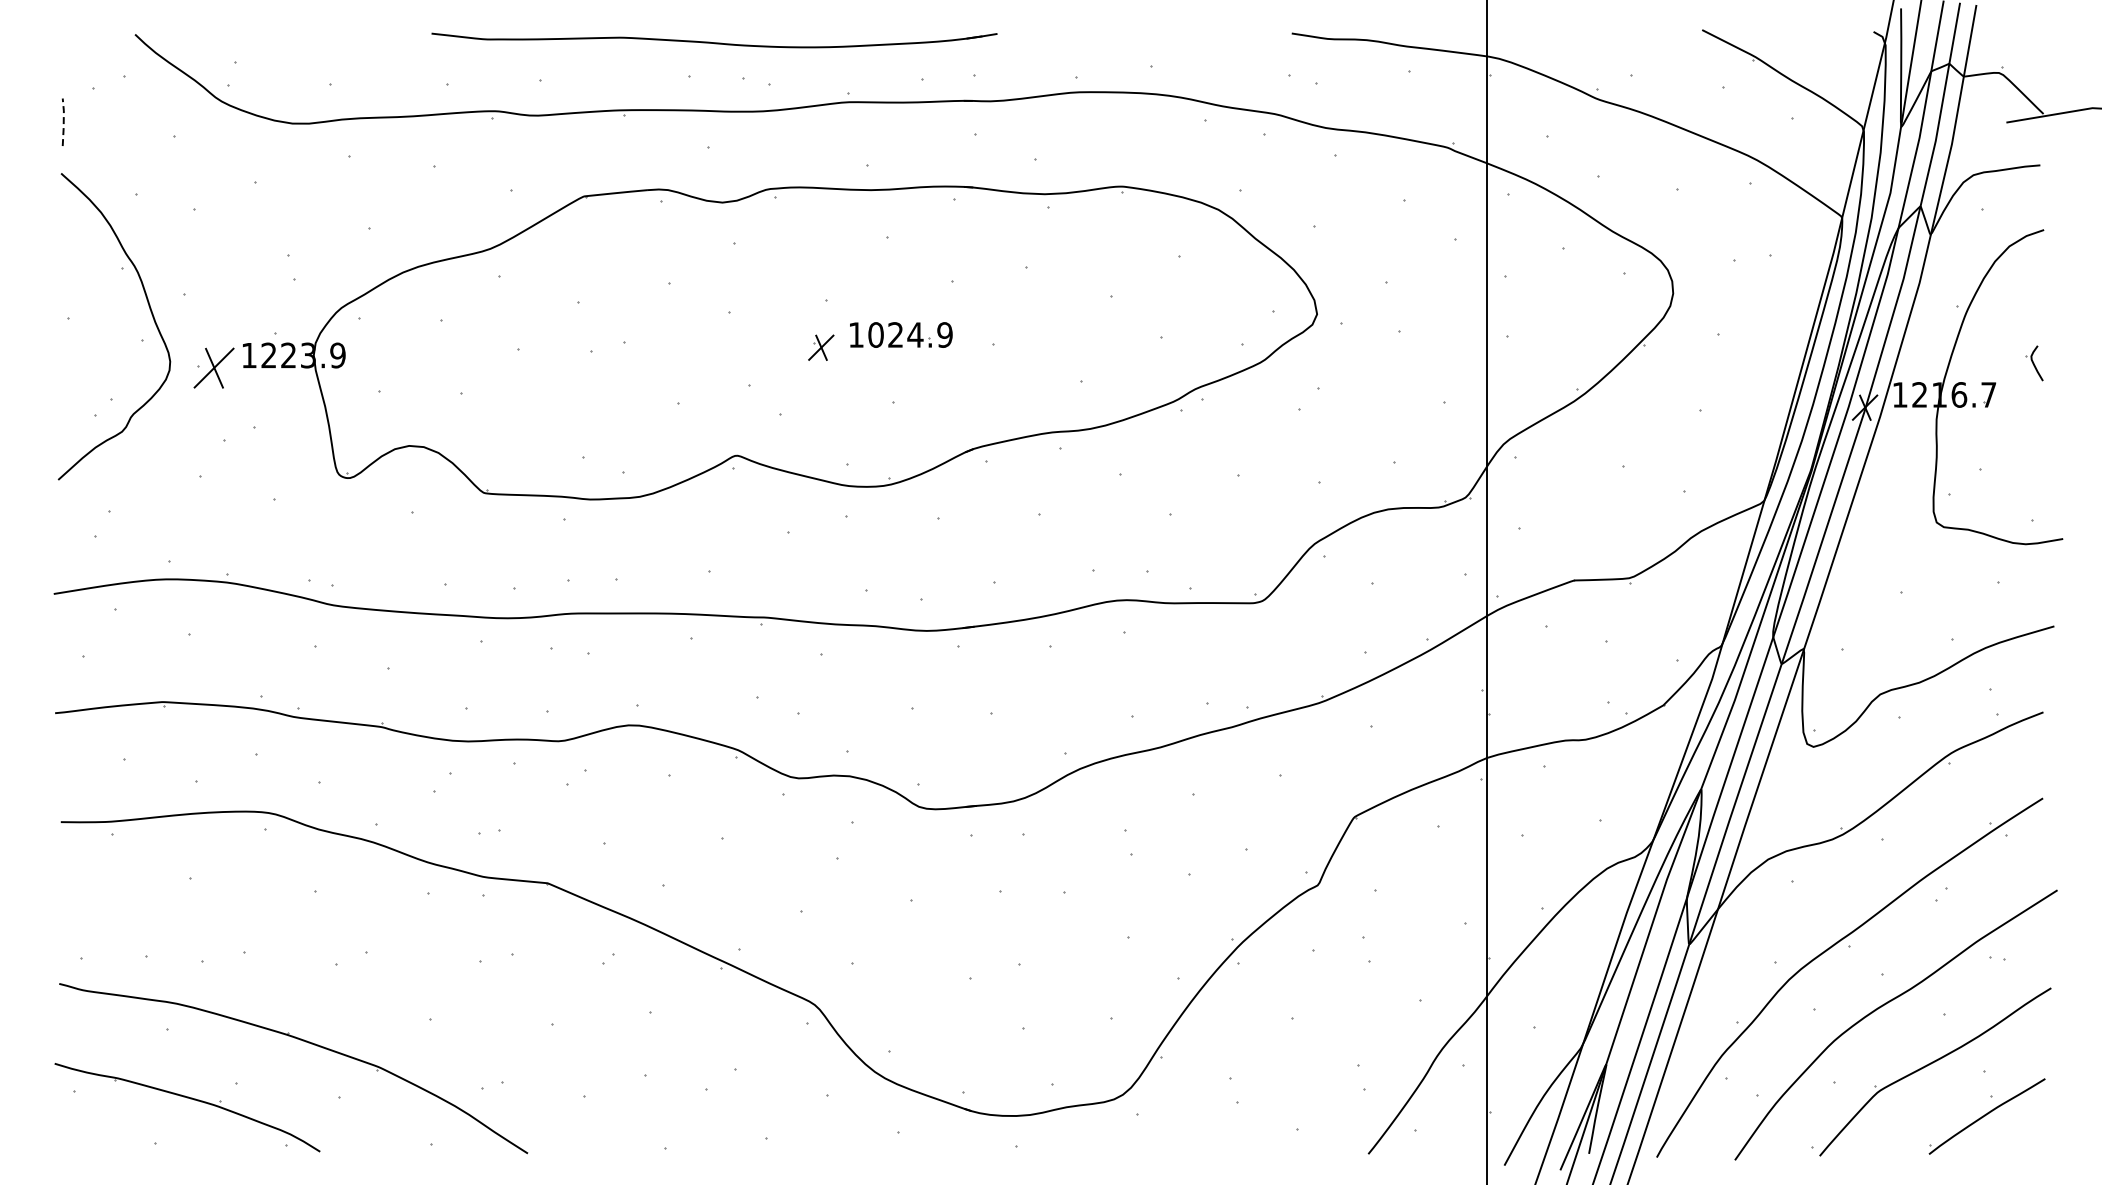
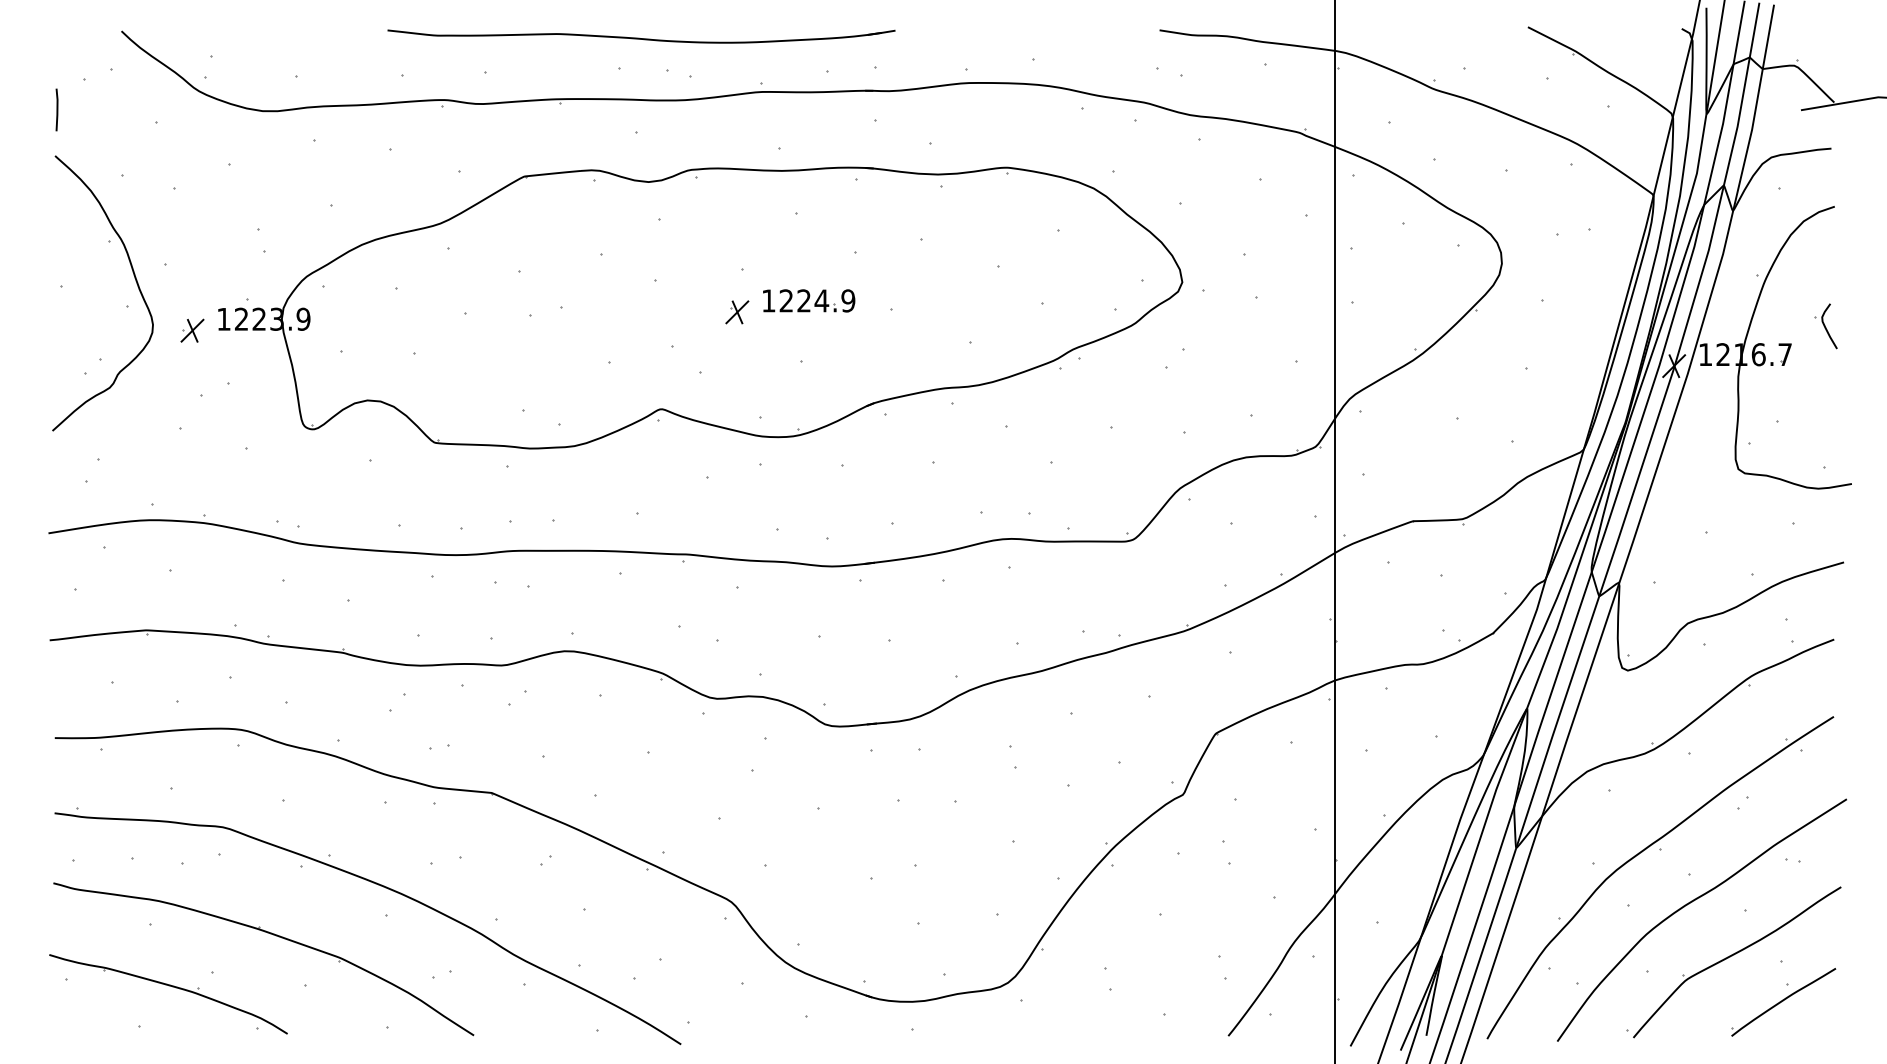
line: (63, 121) -> (57, 109), dashed -> solid
text: (875, 334) -> (785, 300), 1024.9 -> 1224.9
part: (2034, 363) -> (1826, 326), size x1.43
part: (214, 368) -> (192, 330), size x0.62
part: (426, 988) -> (383, 887), added

